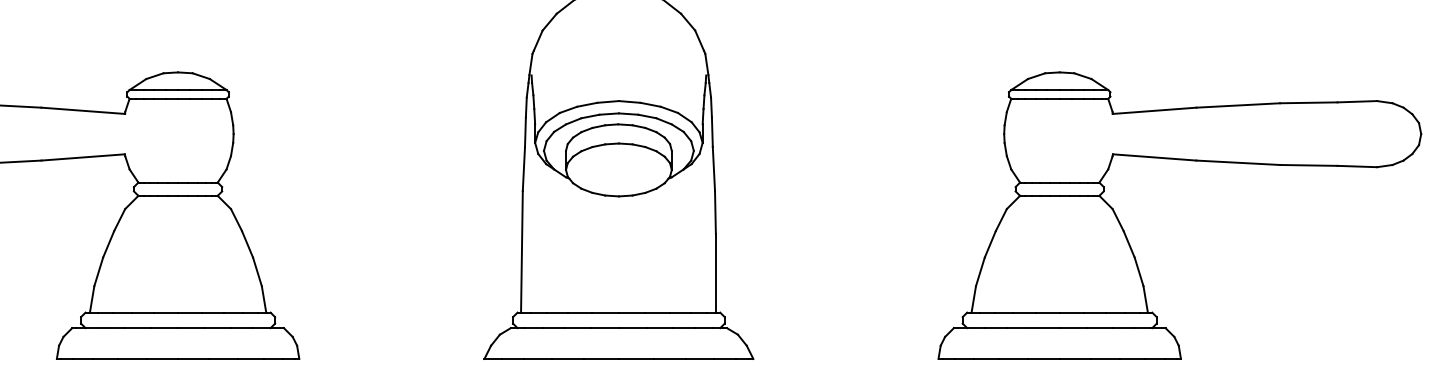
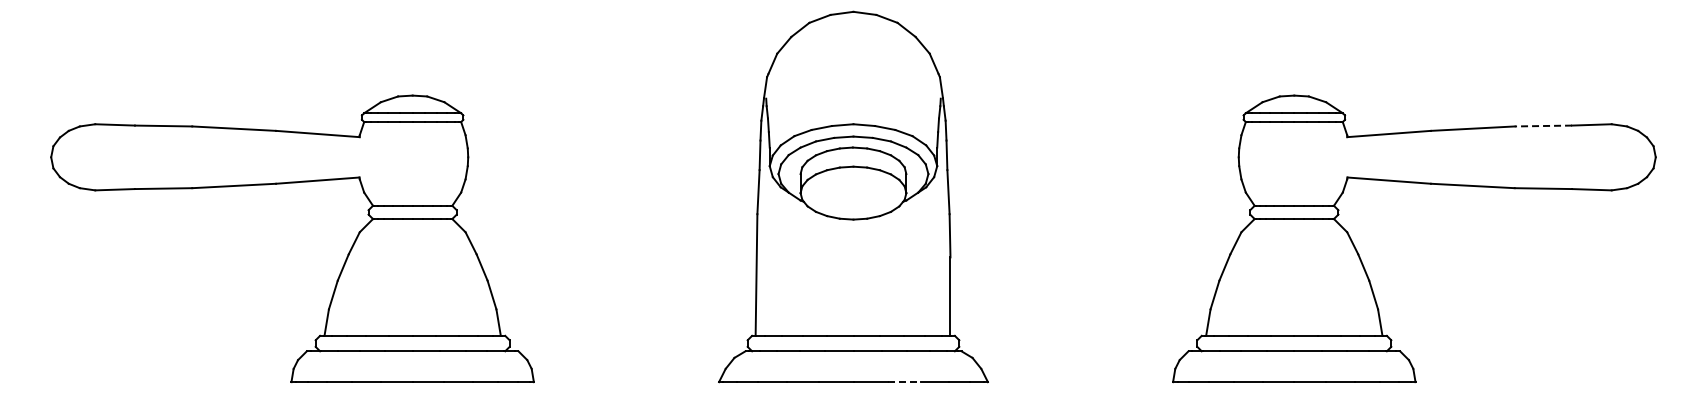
line: (1308, 103) -> (1543, 126), solid -> dashed
line: (669, 359) -> (904, 382), solid -> dashed

